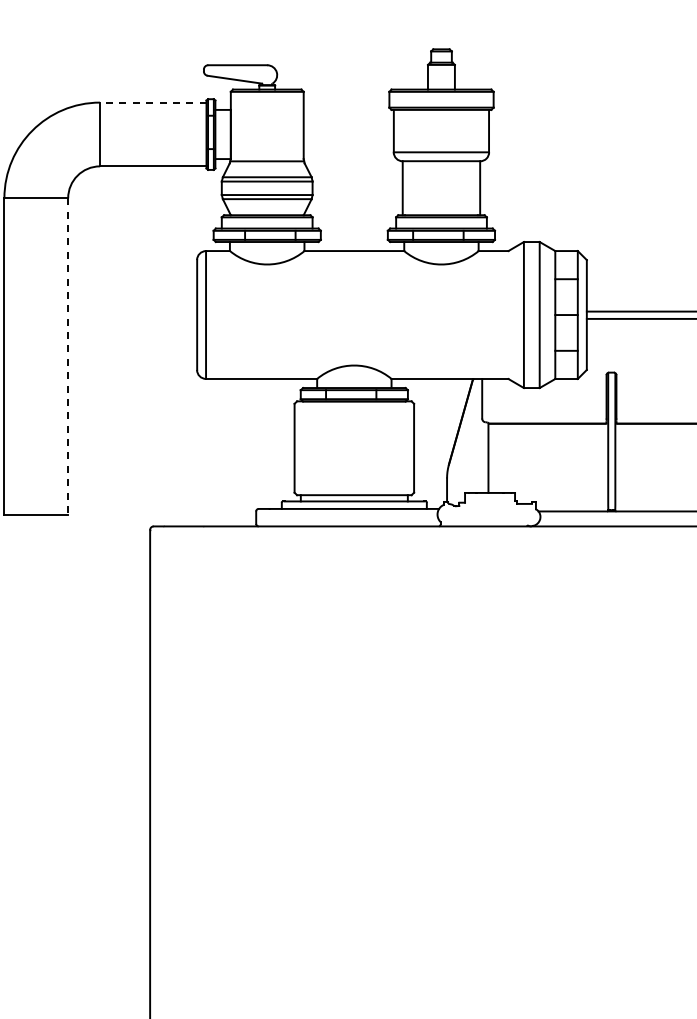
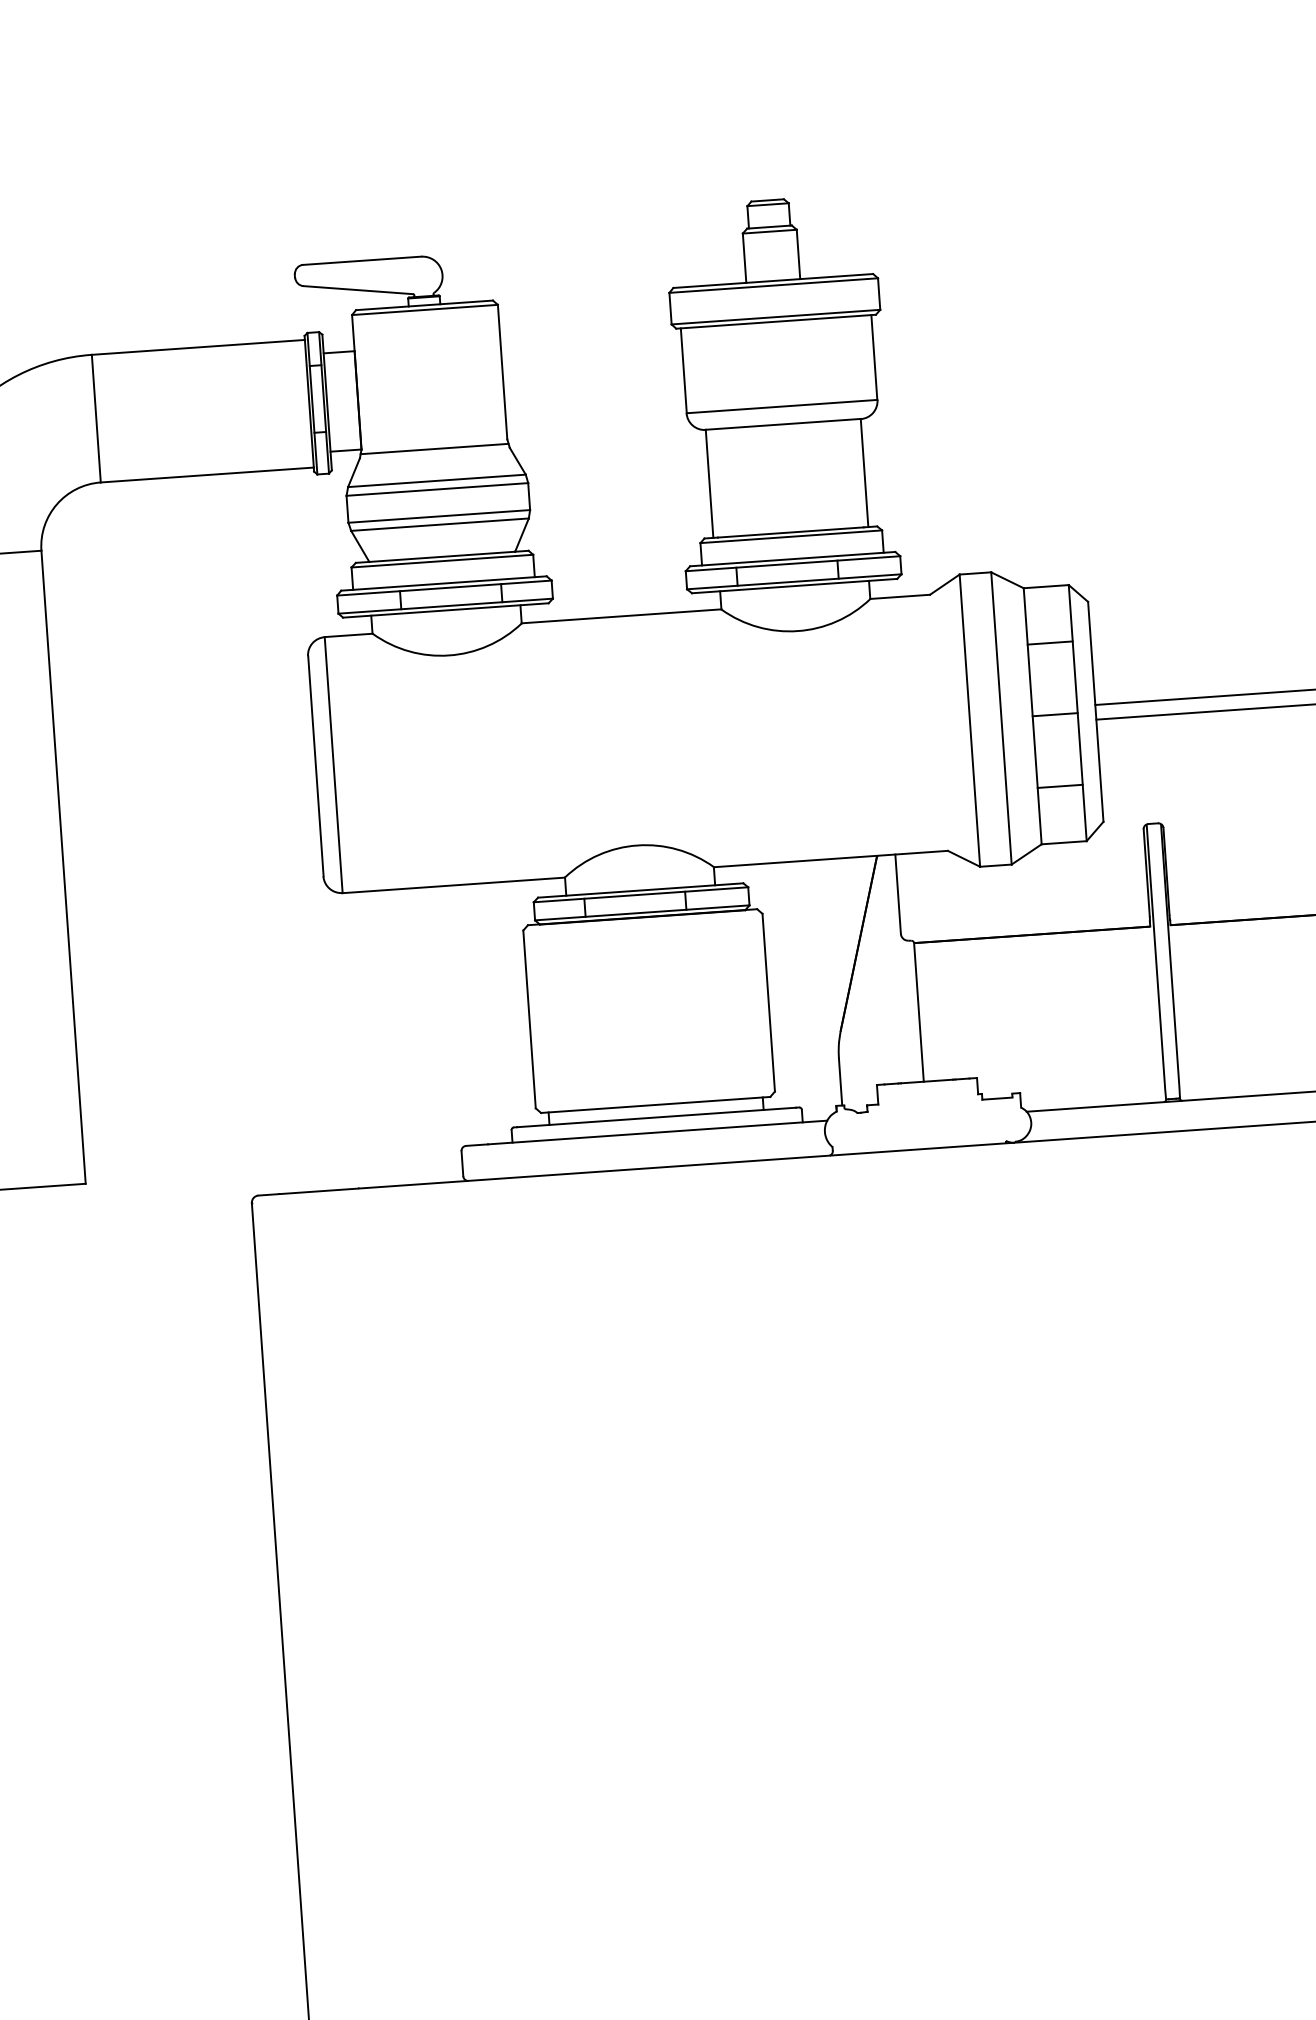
line: (152, 102) -> (196, 347), dashed -> solid
line: (68, 356) -> (64, 867), dashed -> solid

